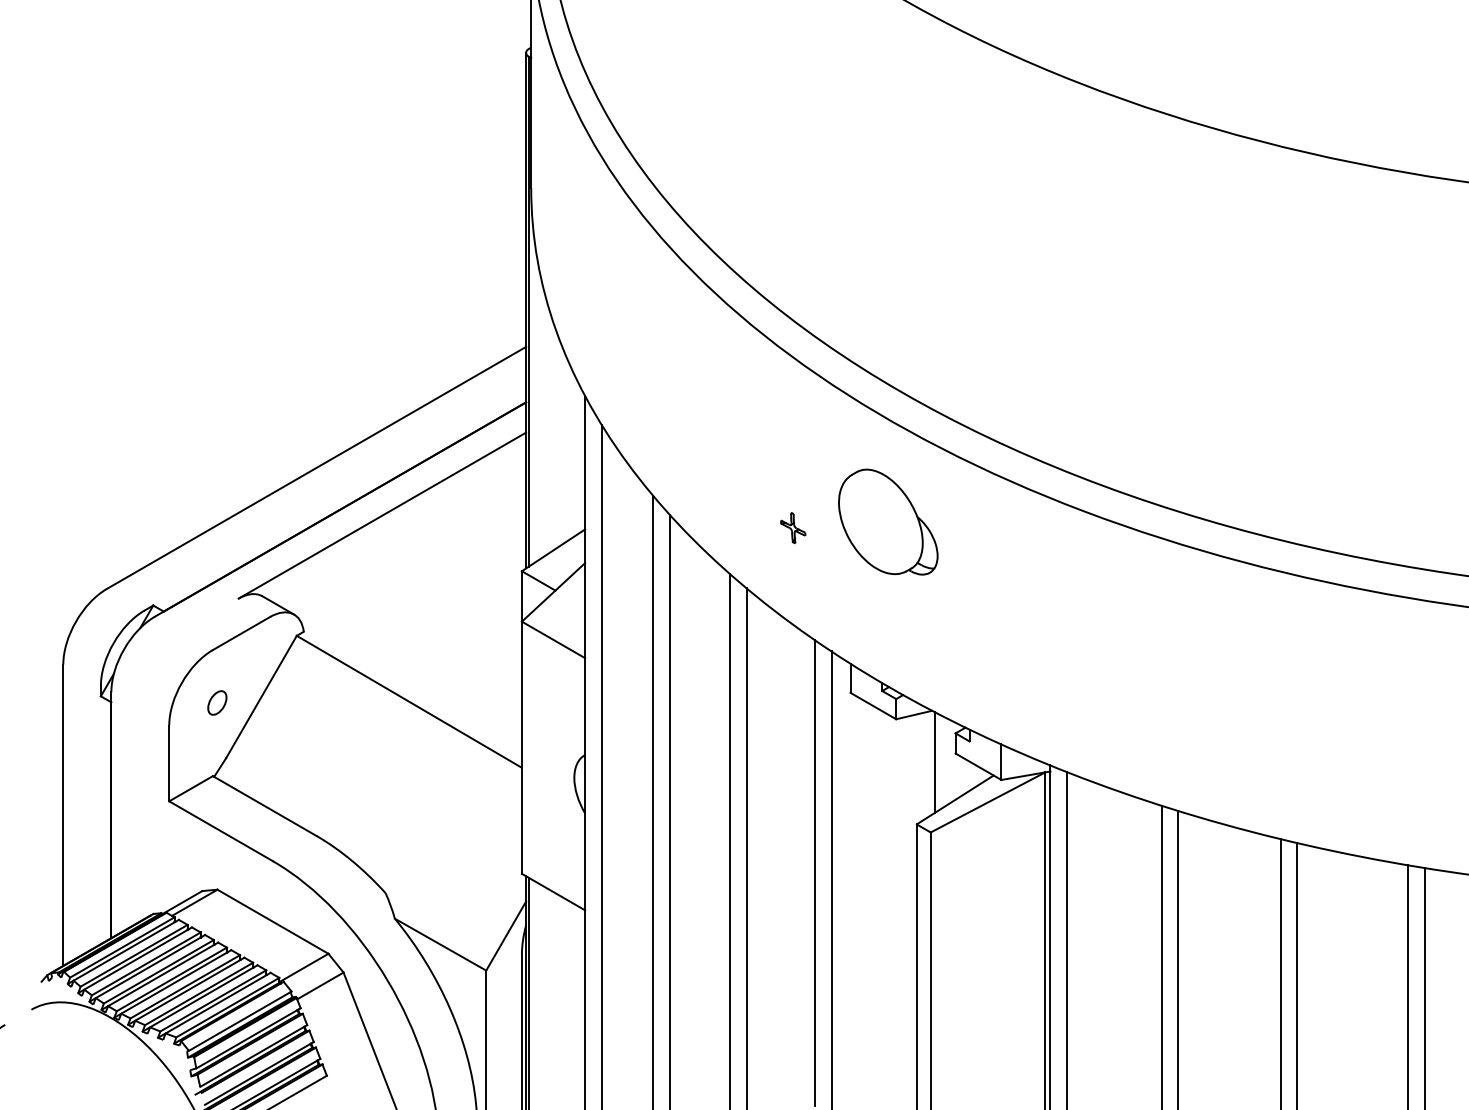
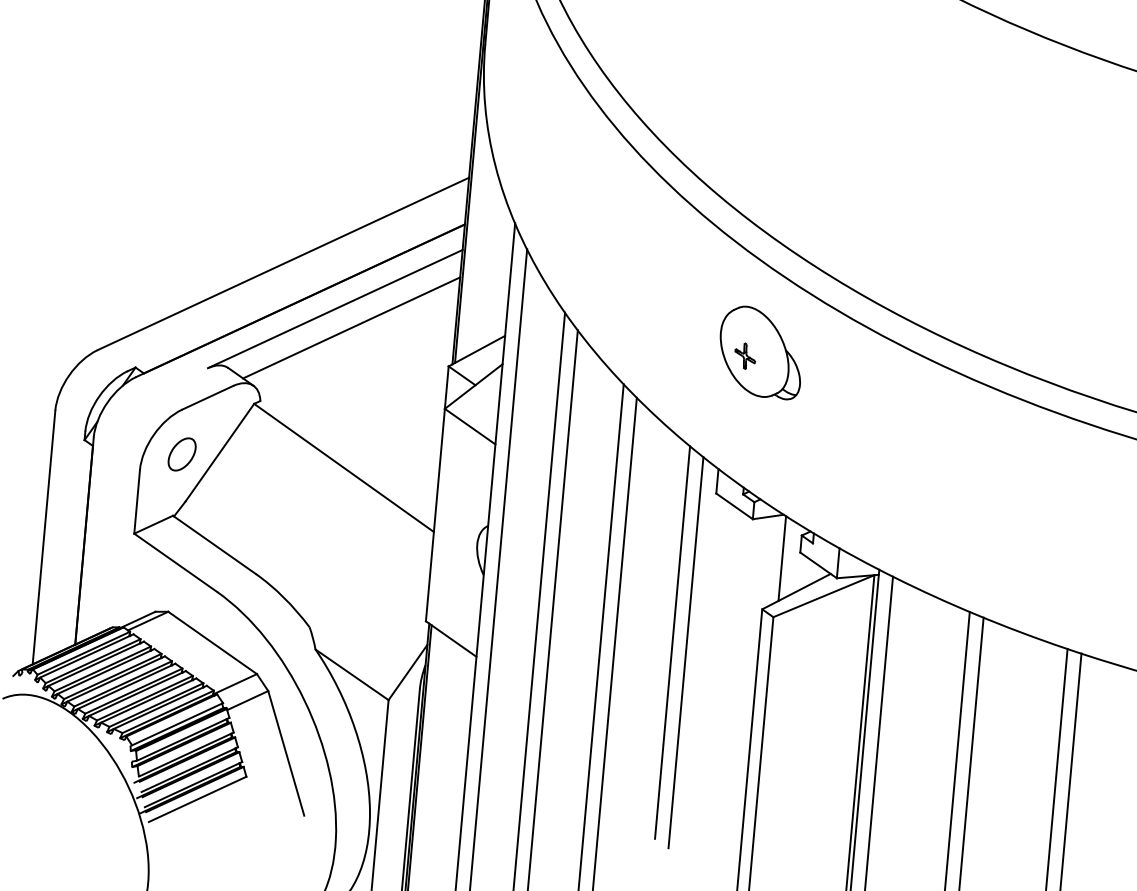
part: (793, 527) -> (745, 355), moved
line: (403, 536) -> (351, 328), added
part: (217, 702) -> (182, 454), size x1.67

